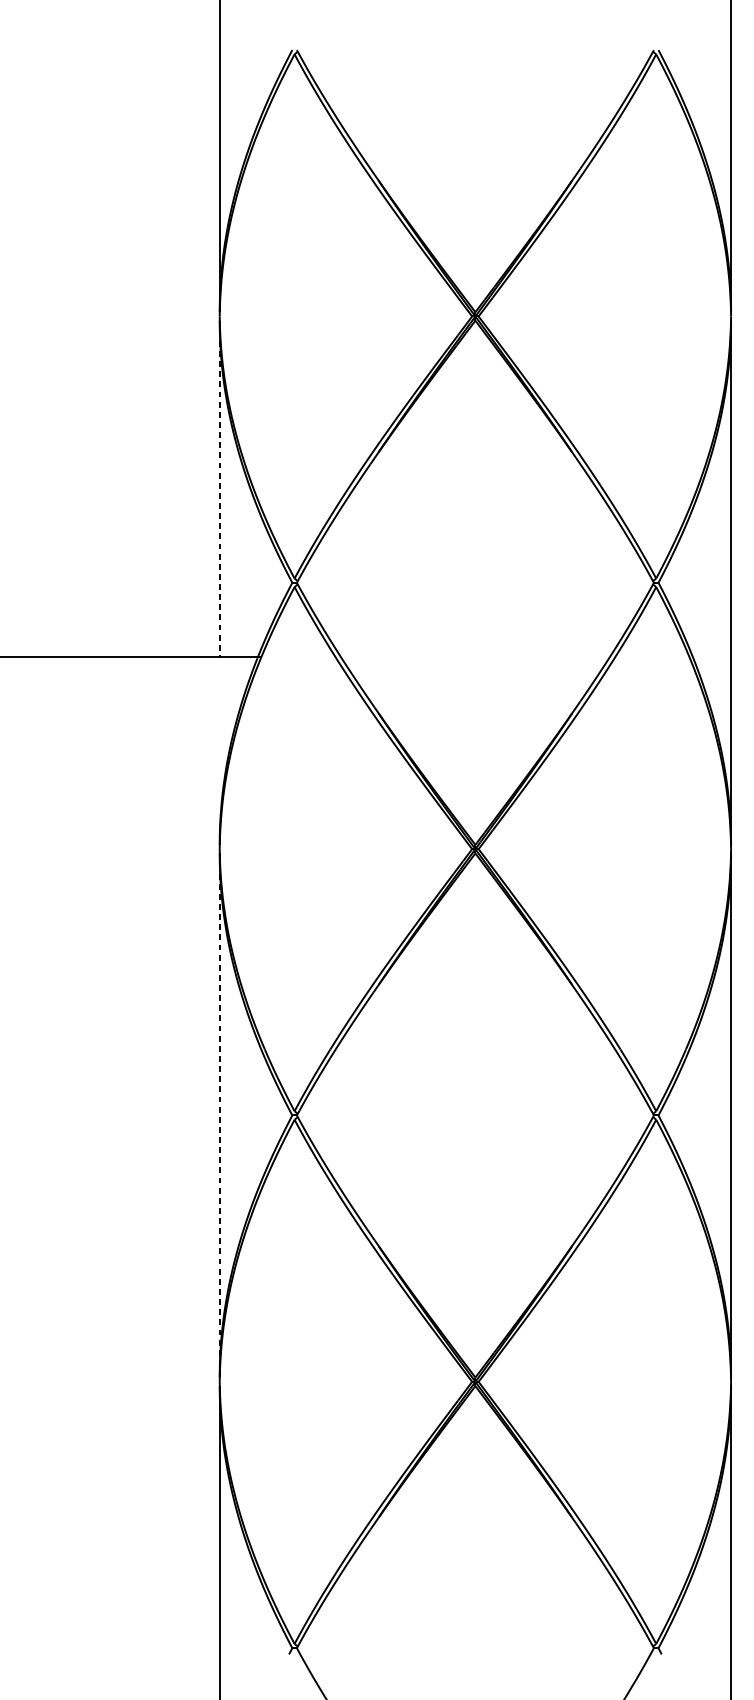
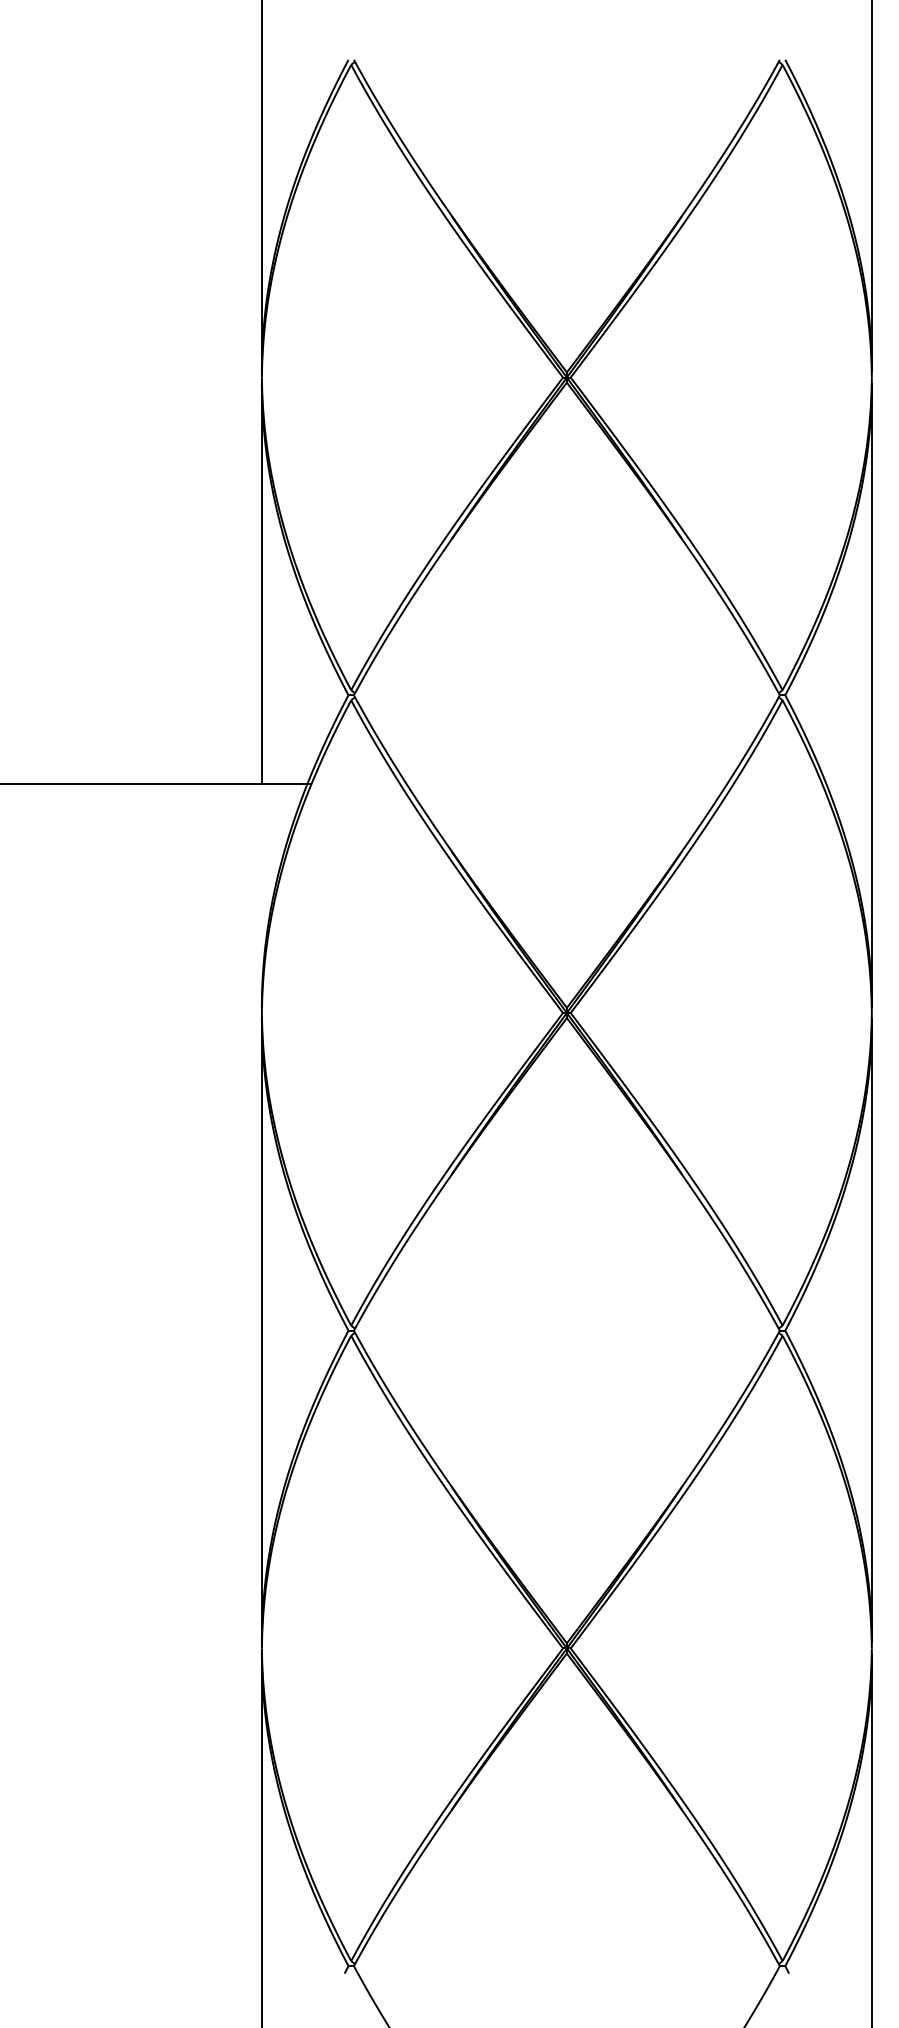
line: (219, 489) -> (261, 583), dashed -> solid
line: (219, 1115) -> (261, 1330), dashed -> solid

